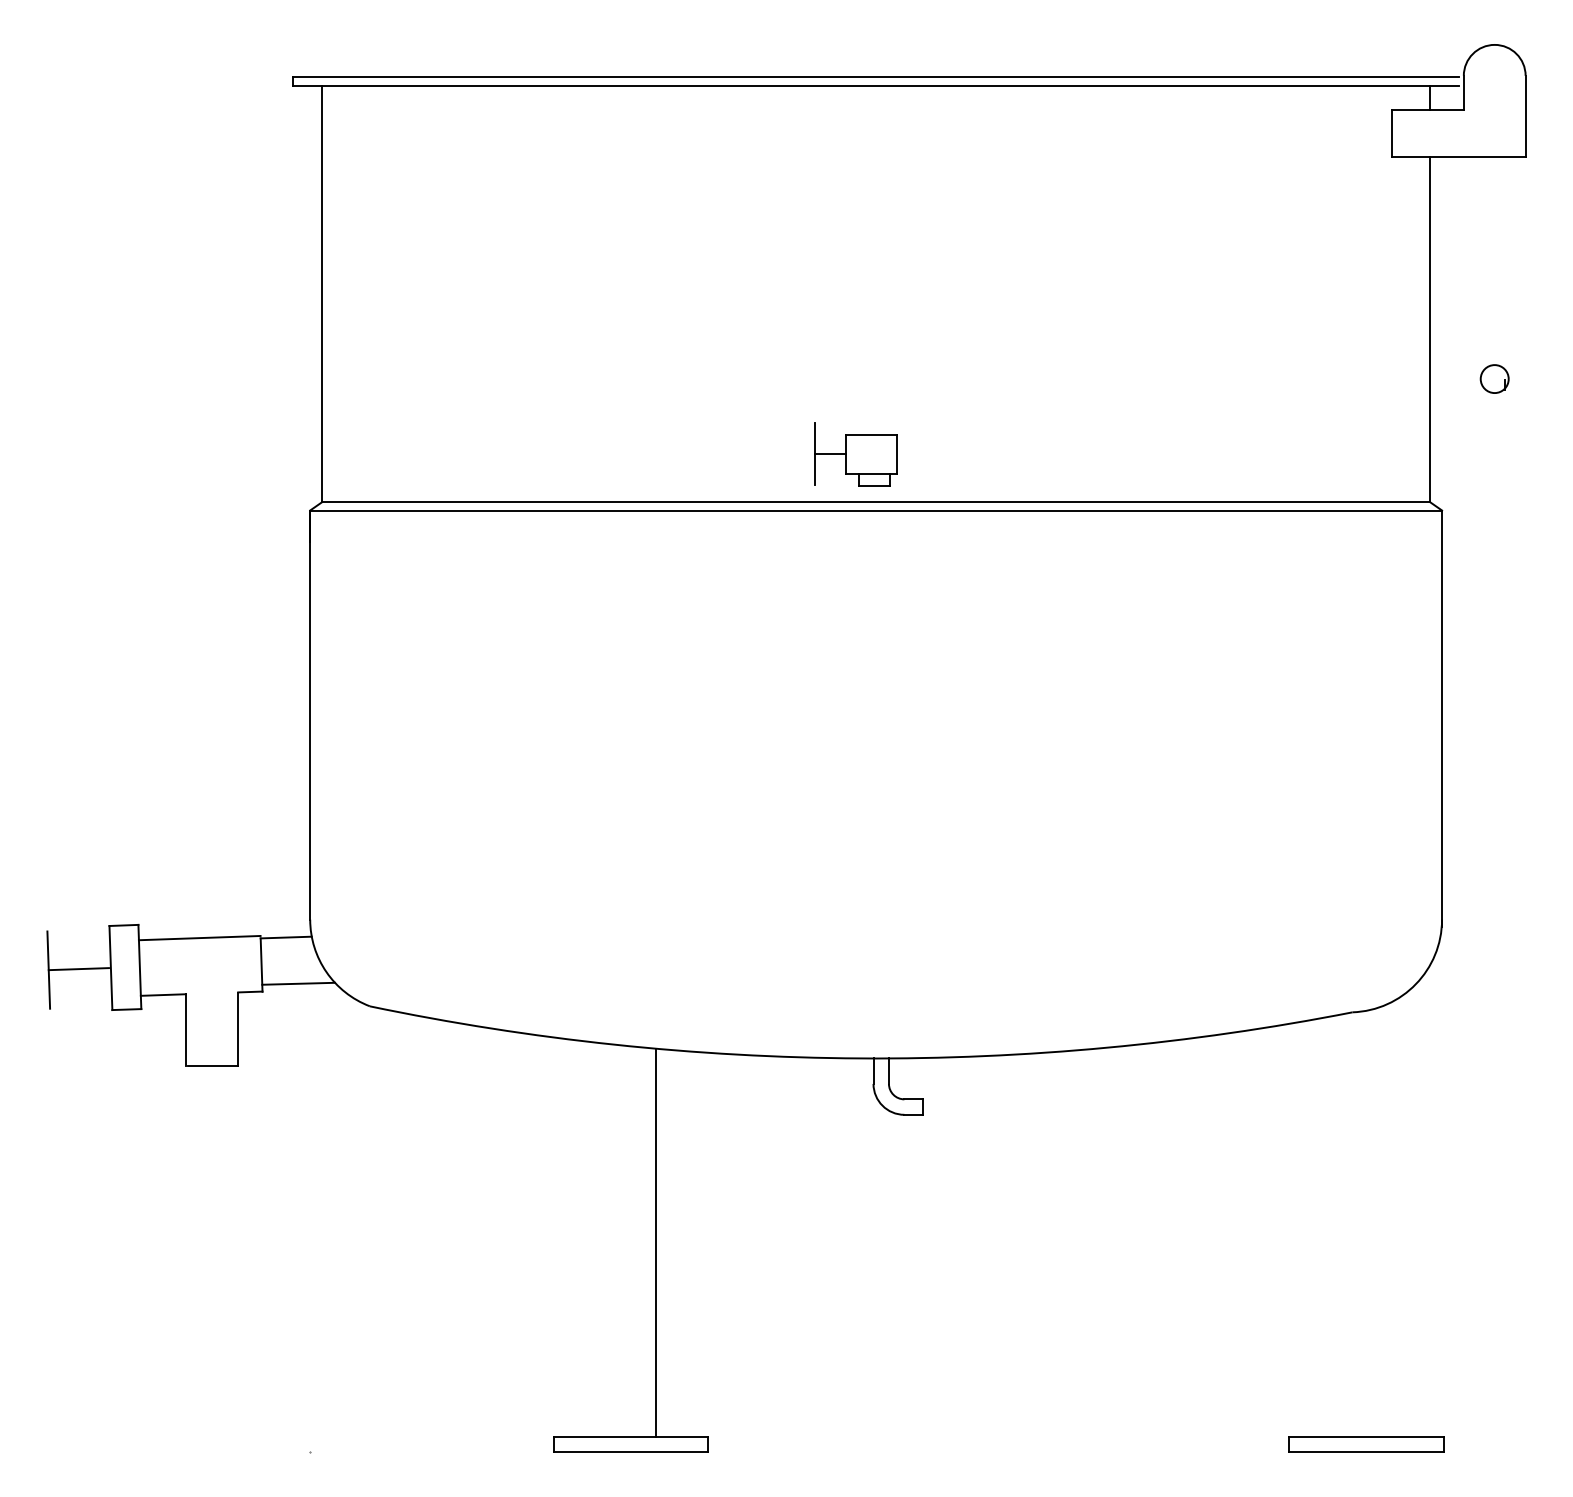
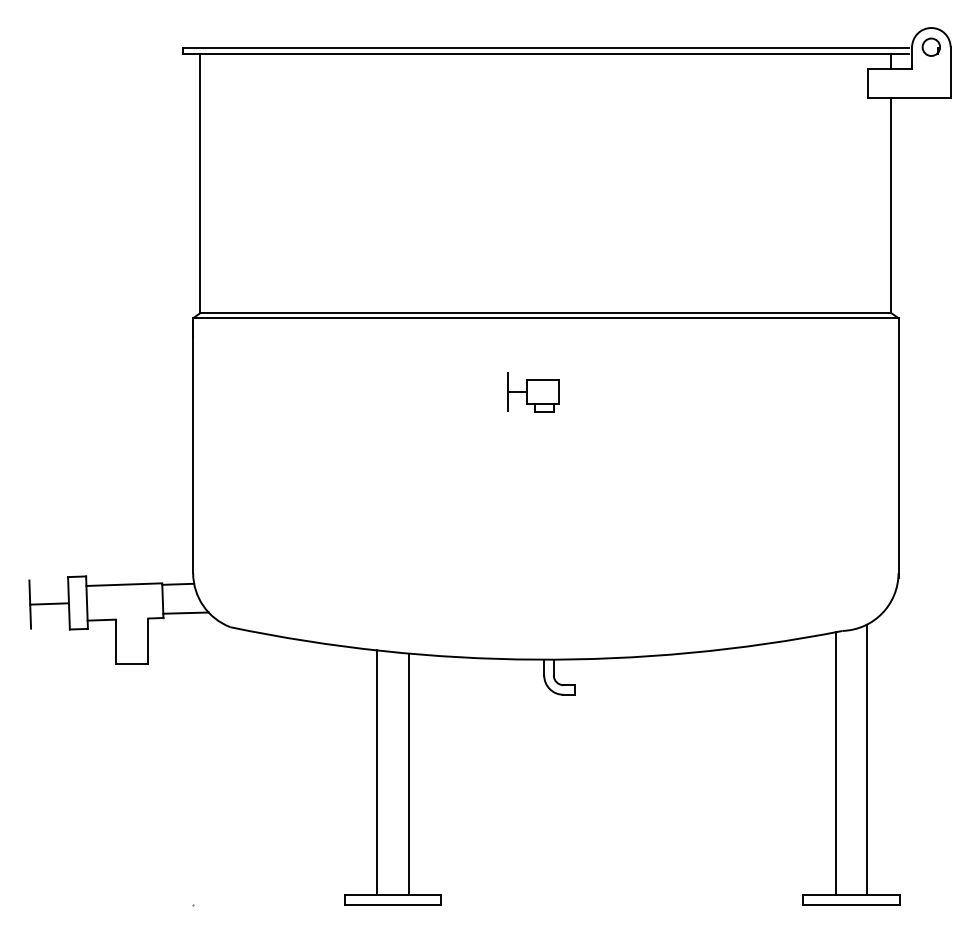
circle: (1493, 377) -> (930, 46), moved
part: (856, 454) -> (533, 392), moved
line: (1392, 1218) -> (867, 759), added
line: (1340, 1225) -> (835, 763), added
line: (605, 1239) -> (377, 772), added

